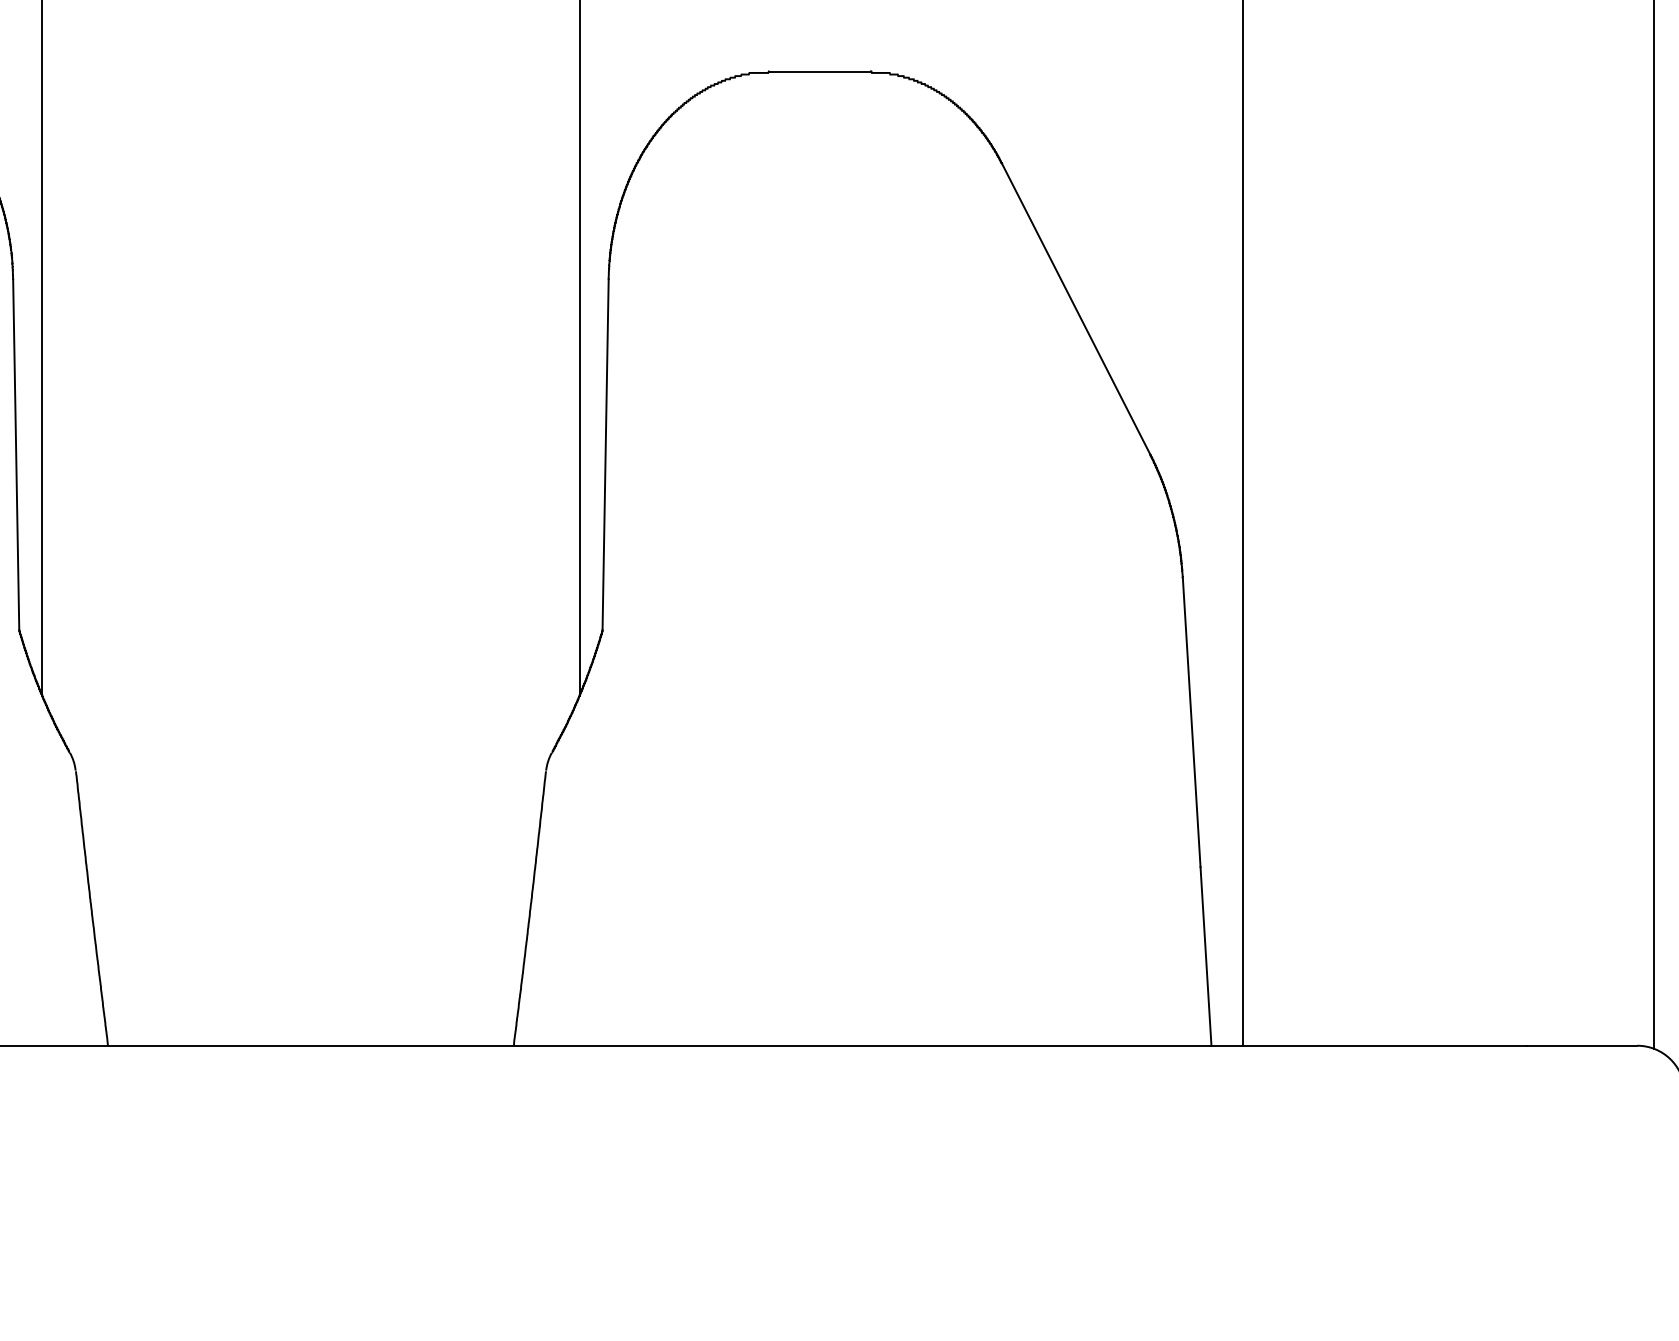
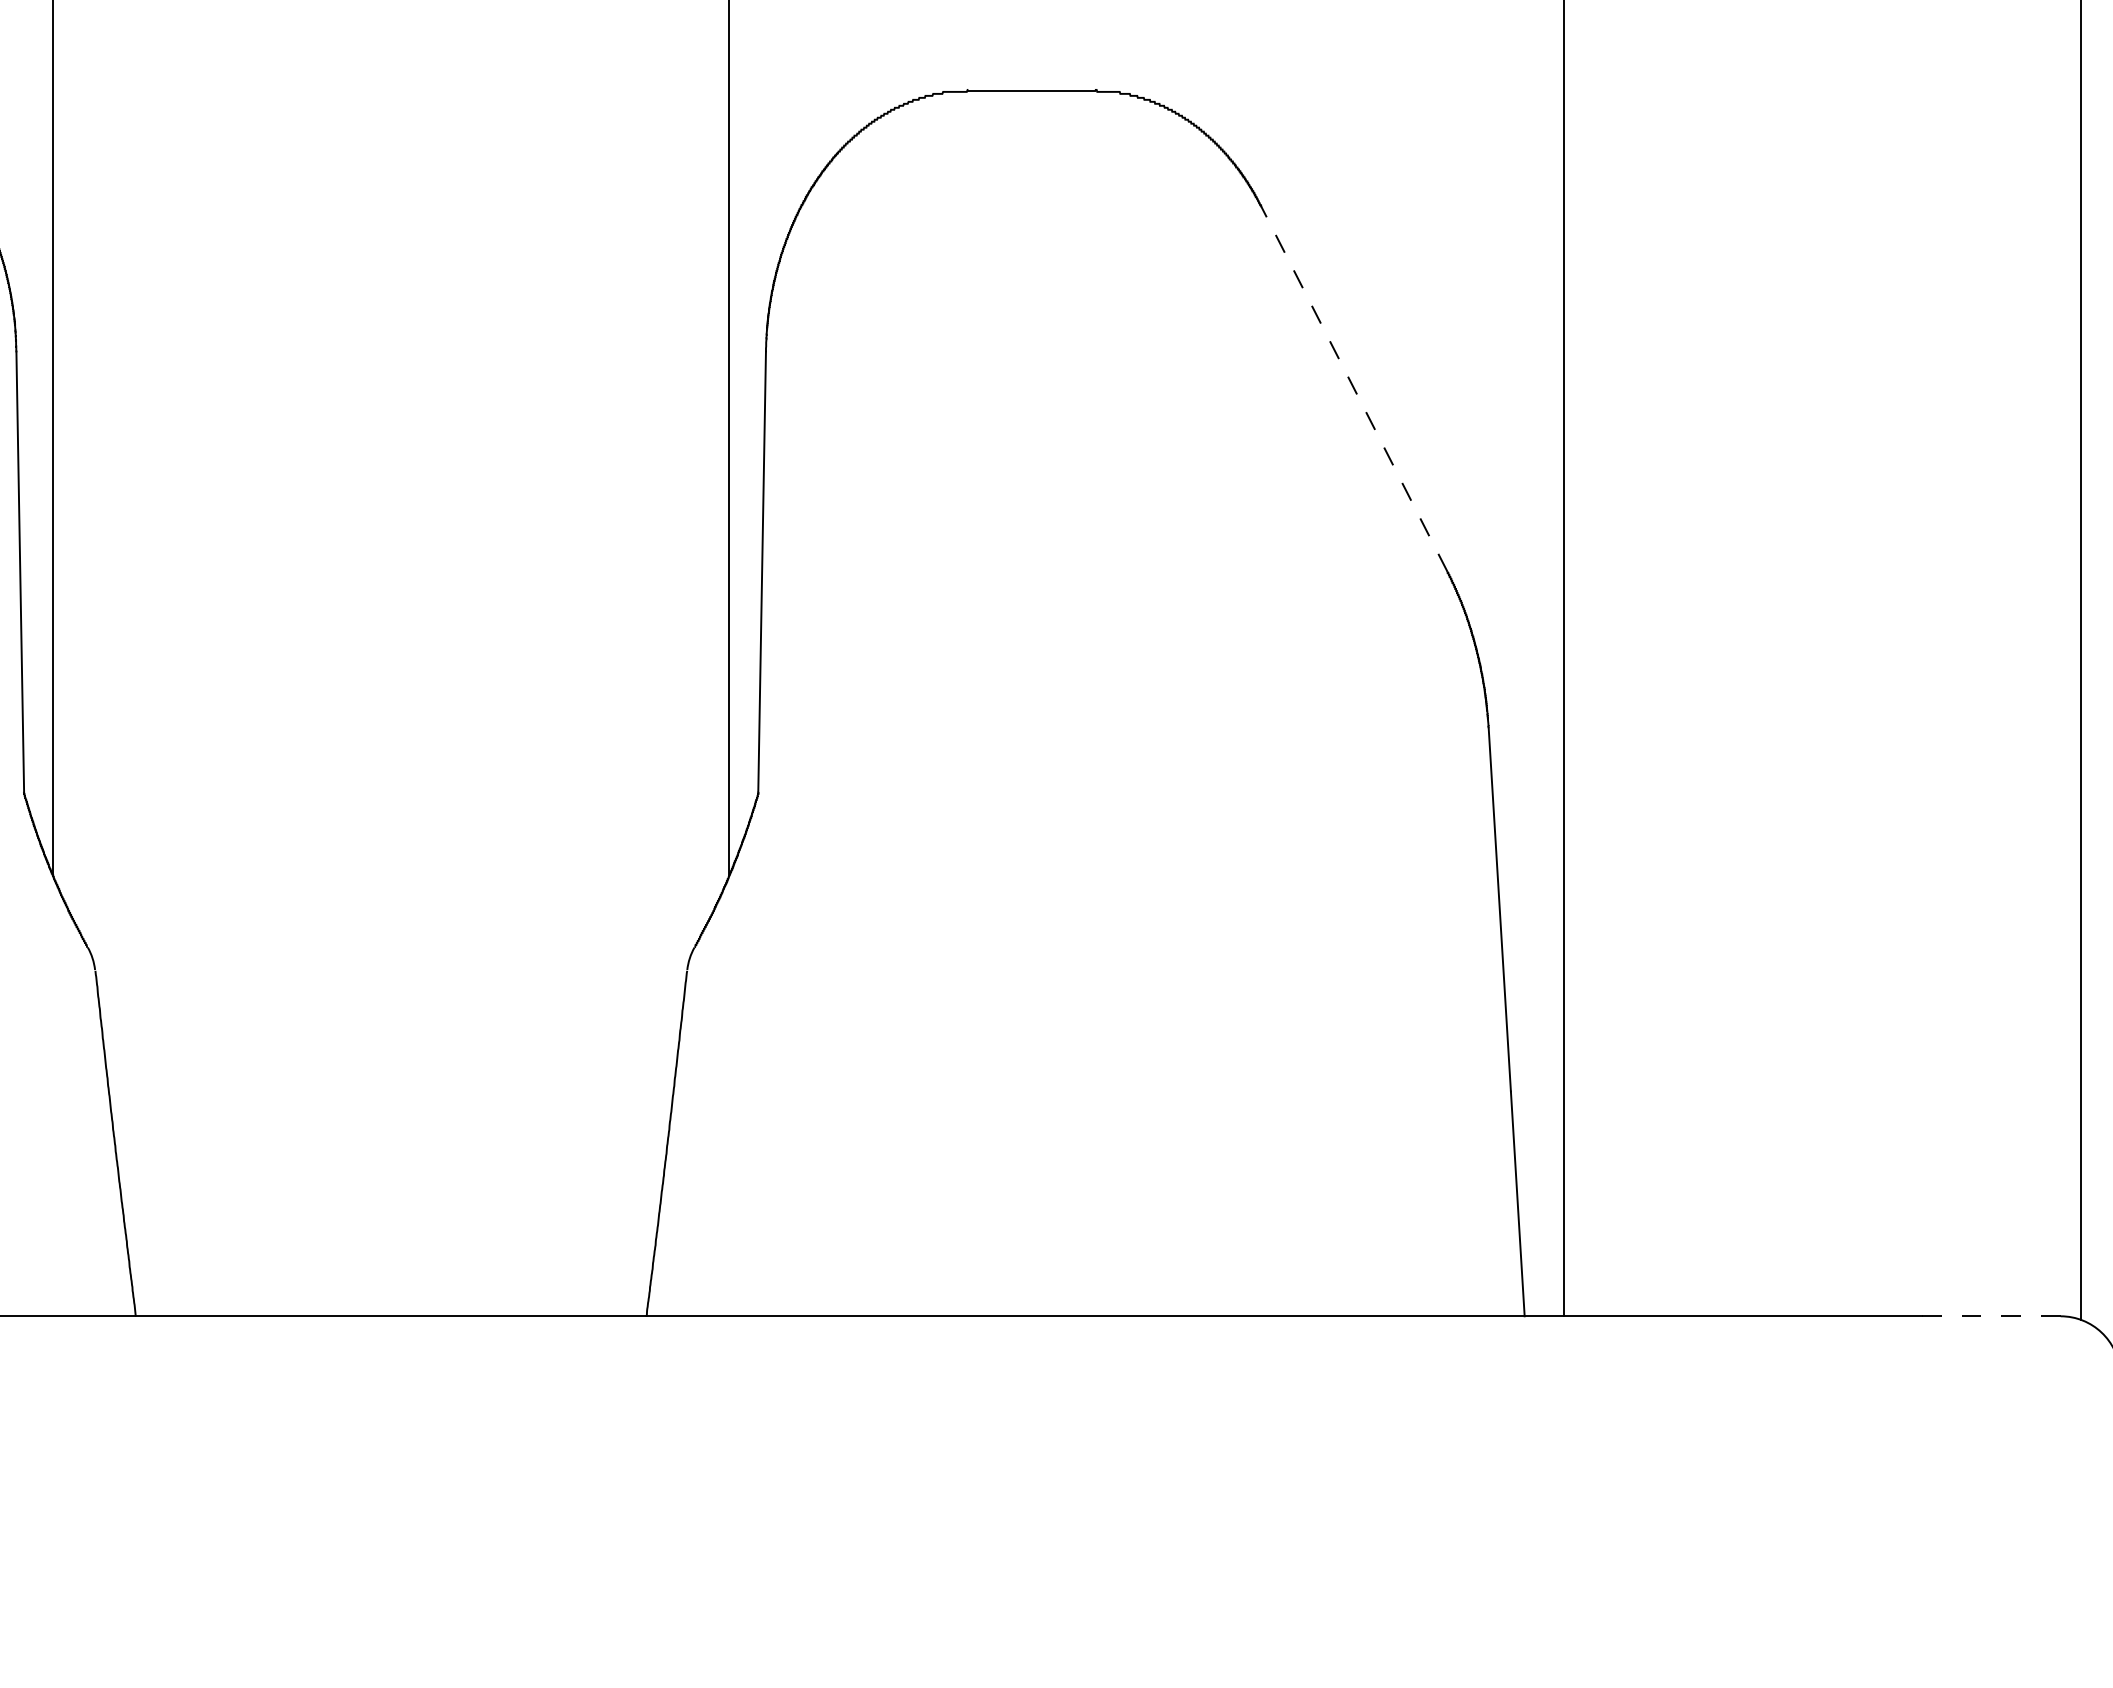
line: (1076, 309) -> (1354, 389), solid -> dashed
line: (1582, 1045) -> (1991, 1316), solid -> dashed

